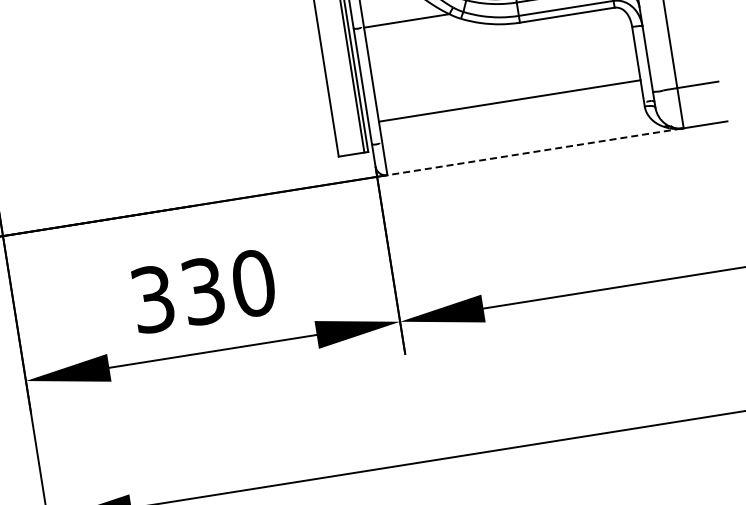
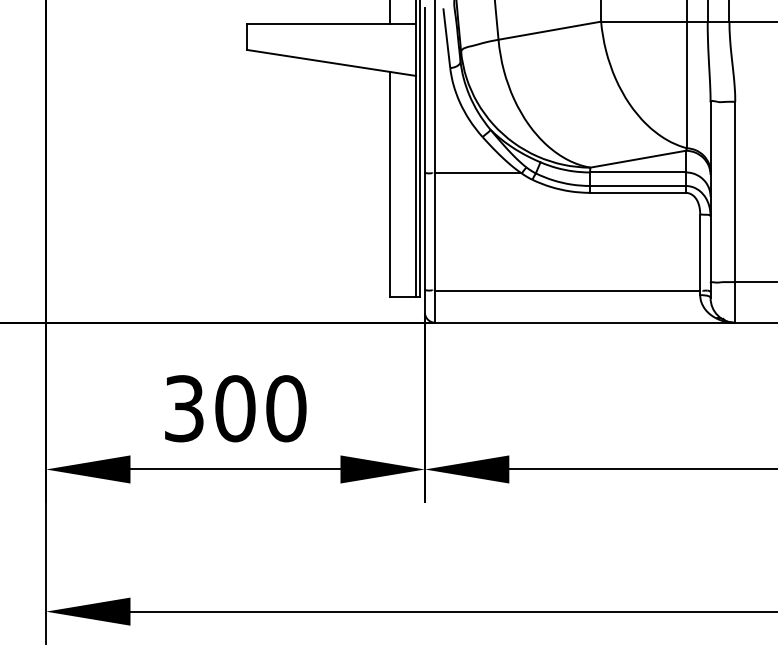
line: (509, 100) -> (567, 290), moved
line: (534, 151) -> (584, 322), dashed -> solid
text: (203, 291) -> (235, 408), 330 -> 300

